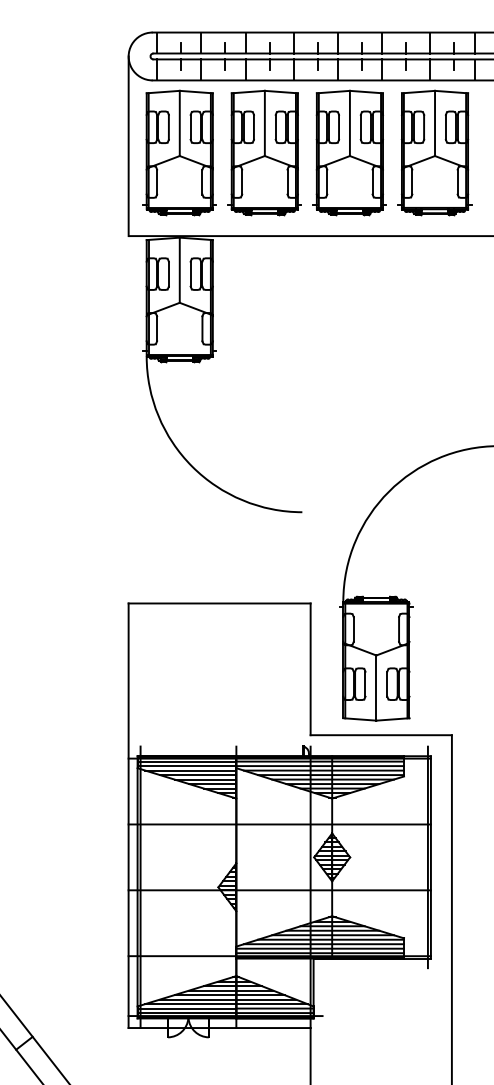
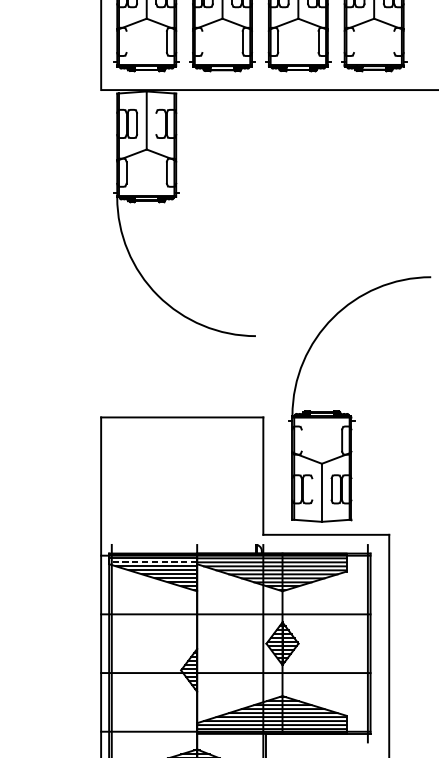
line: (157, 181) -> (126, 41), removed
line: (242, 181) -> (202, 41), removed
line: (412, 181) -> (354, 41), removed
line: (457, 181) -> (394, 41), removed
line: (190, 273) -> (156, 123), removed
line: (353, 629) -> (301, 440), removed
line: (365, 683) -> (312, 488), removed
line: (186, 766) -> (152, 562), solid -> dashed

